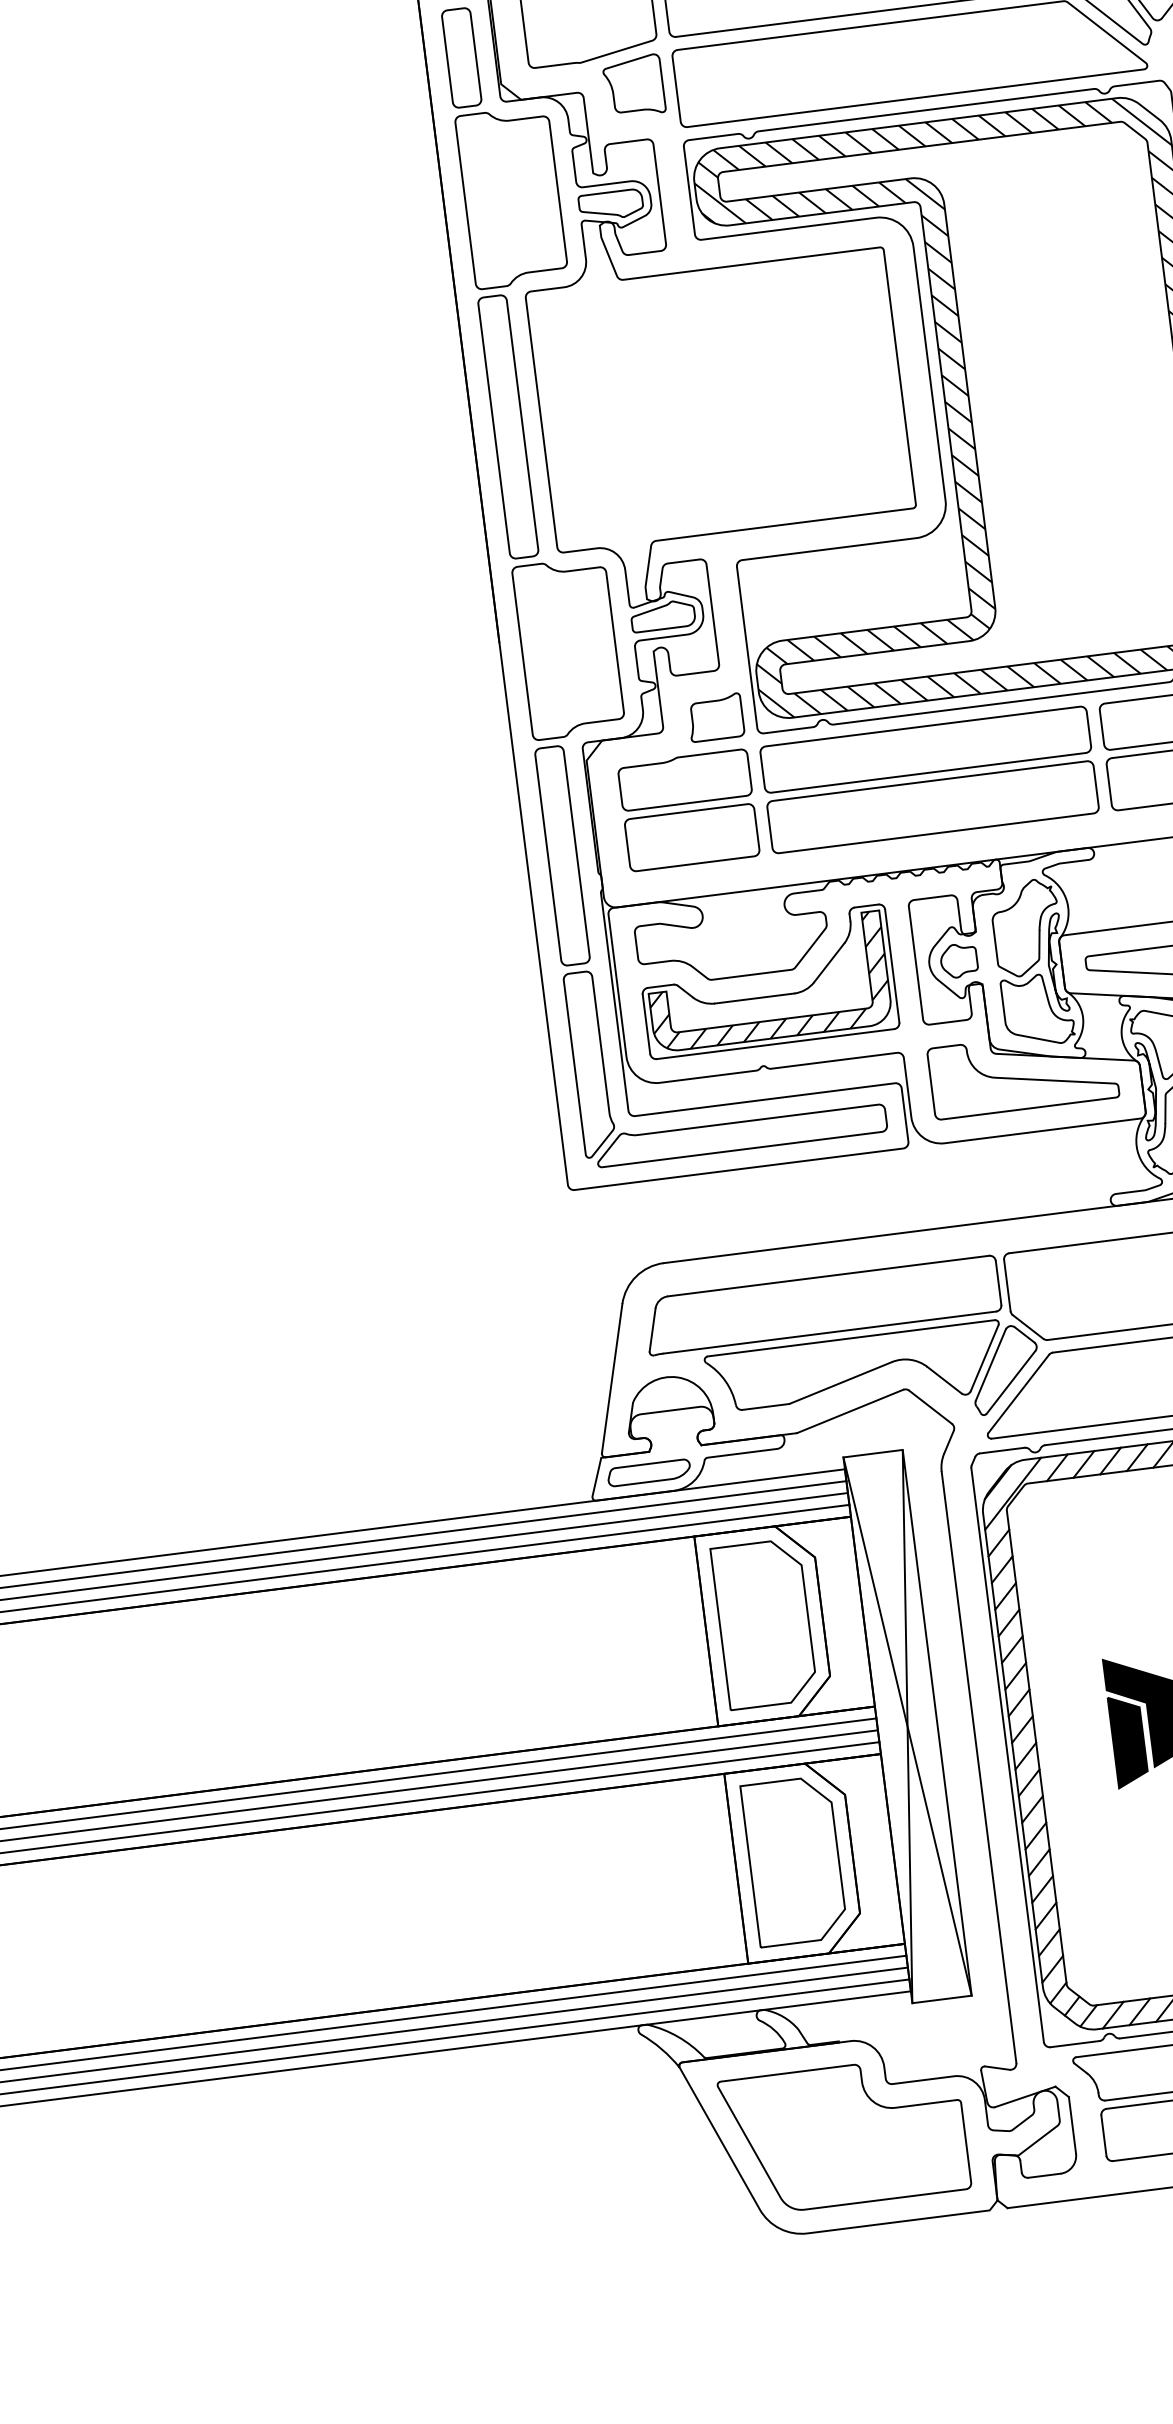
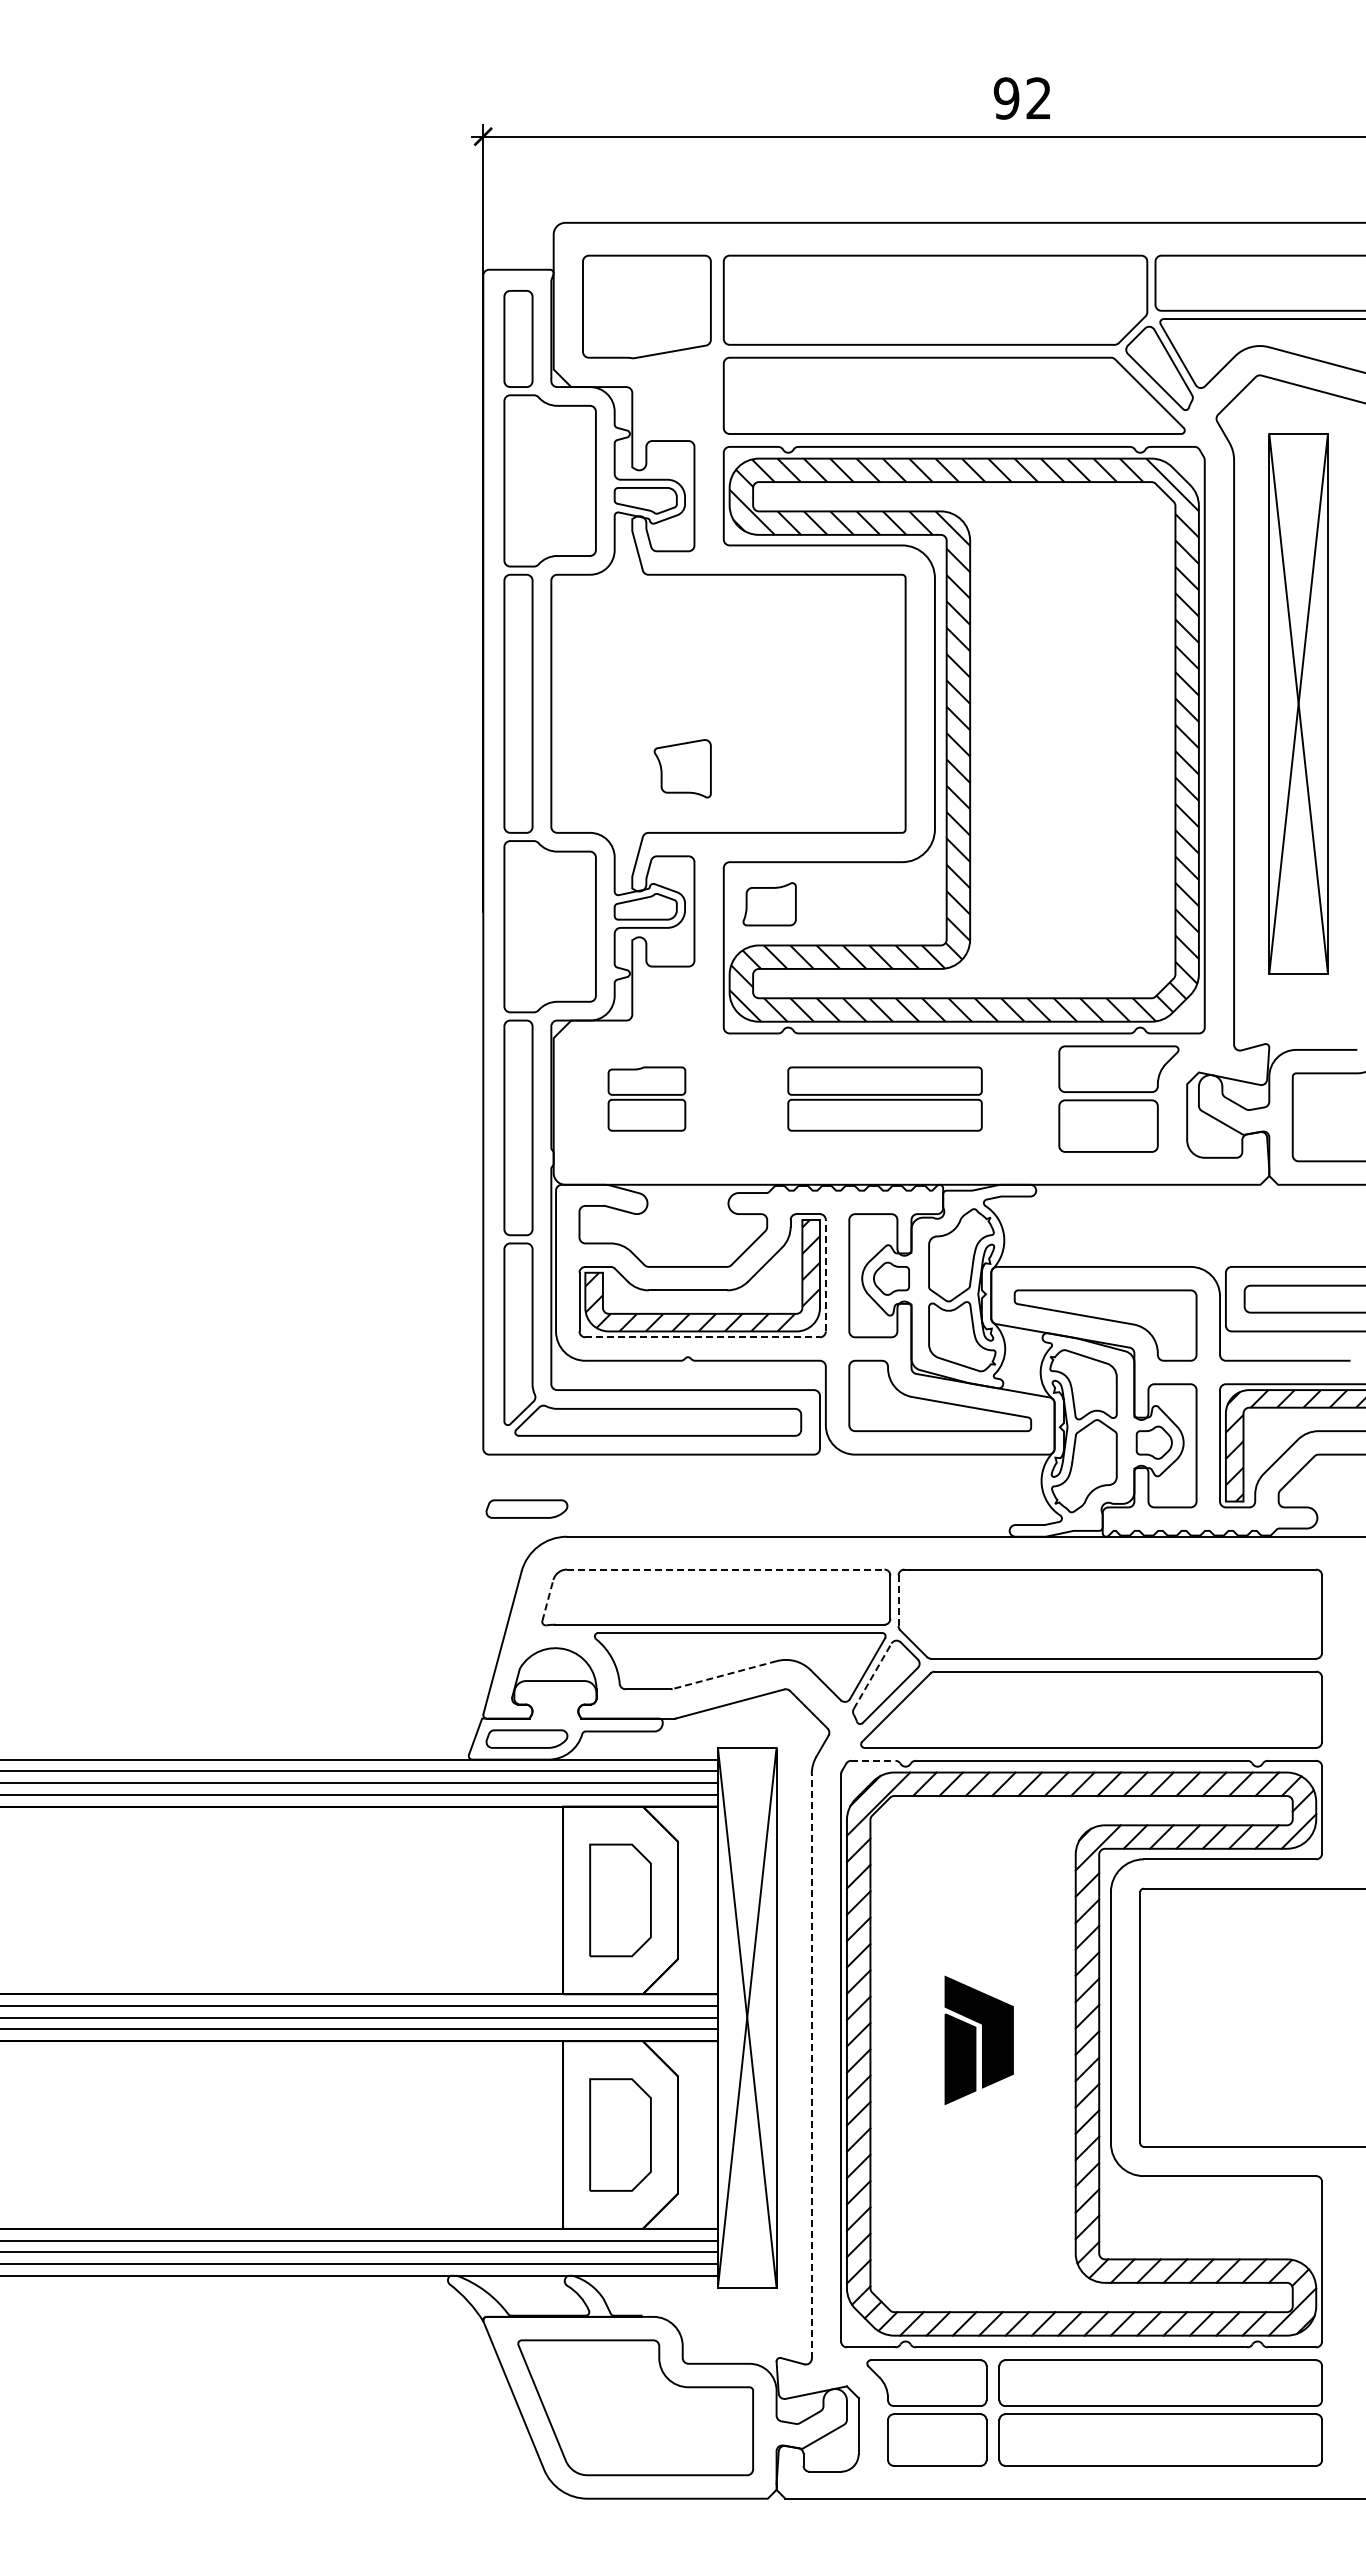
part: (633, 86) -> (682, 768), moved
part: (715, 717) -> (769, 904), moved
part: (928, 779) -> (884, 1098), size x0.6
part: (688, 809) -> (646, 1098), size x0.6
line: (891, 965) -> (825, 1275), solid -> dashed
line: (776, 1044) -> (703, 1337), solid -> dashed
part: (619, 1239) -> (526, 1508), added
line: (828, 1276) -> (725, 1569), solid -> dashed
line: (1007, 1285) -> (898, 1600), solid -> dashed
line: (653, 1329) -> (548, 1600), solid -> dashed
line: (990, 1365) -> (872, 1676), solid -> dashed
line: (840, 1383) -> (724, 1675), solid -> dashed
line: (1002, 1450) -> (873, 1760), solid -> dashed
part: (764, 1624) -> (620, 1900), size x0.7
line: (978, 1766) -> (811, 2065), solid -> dashed
part: (794, 1860) -> (620, 2134), size x0.7

